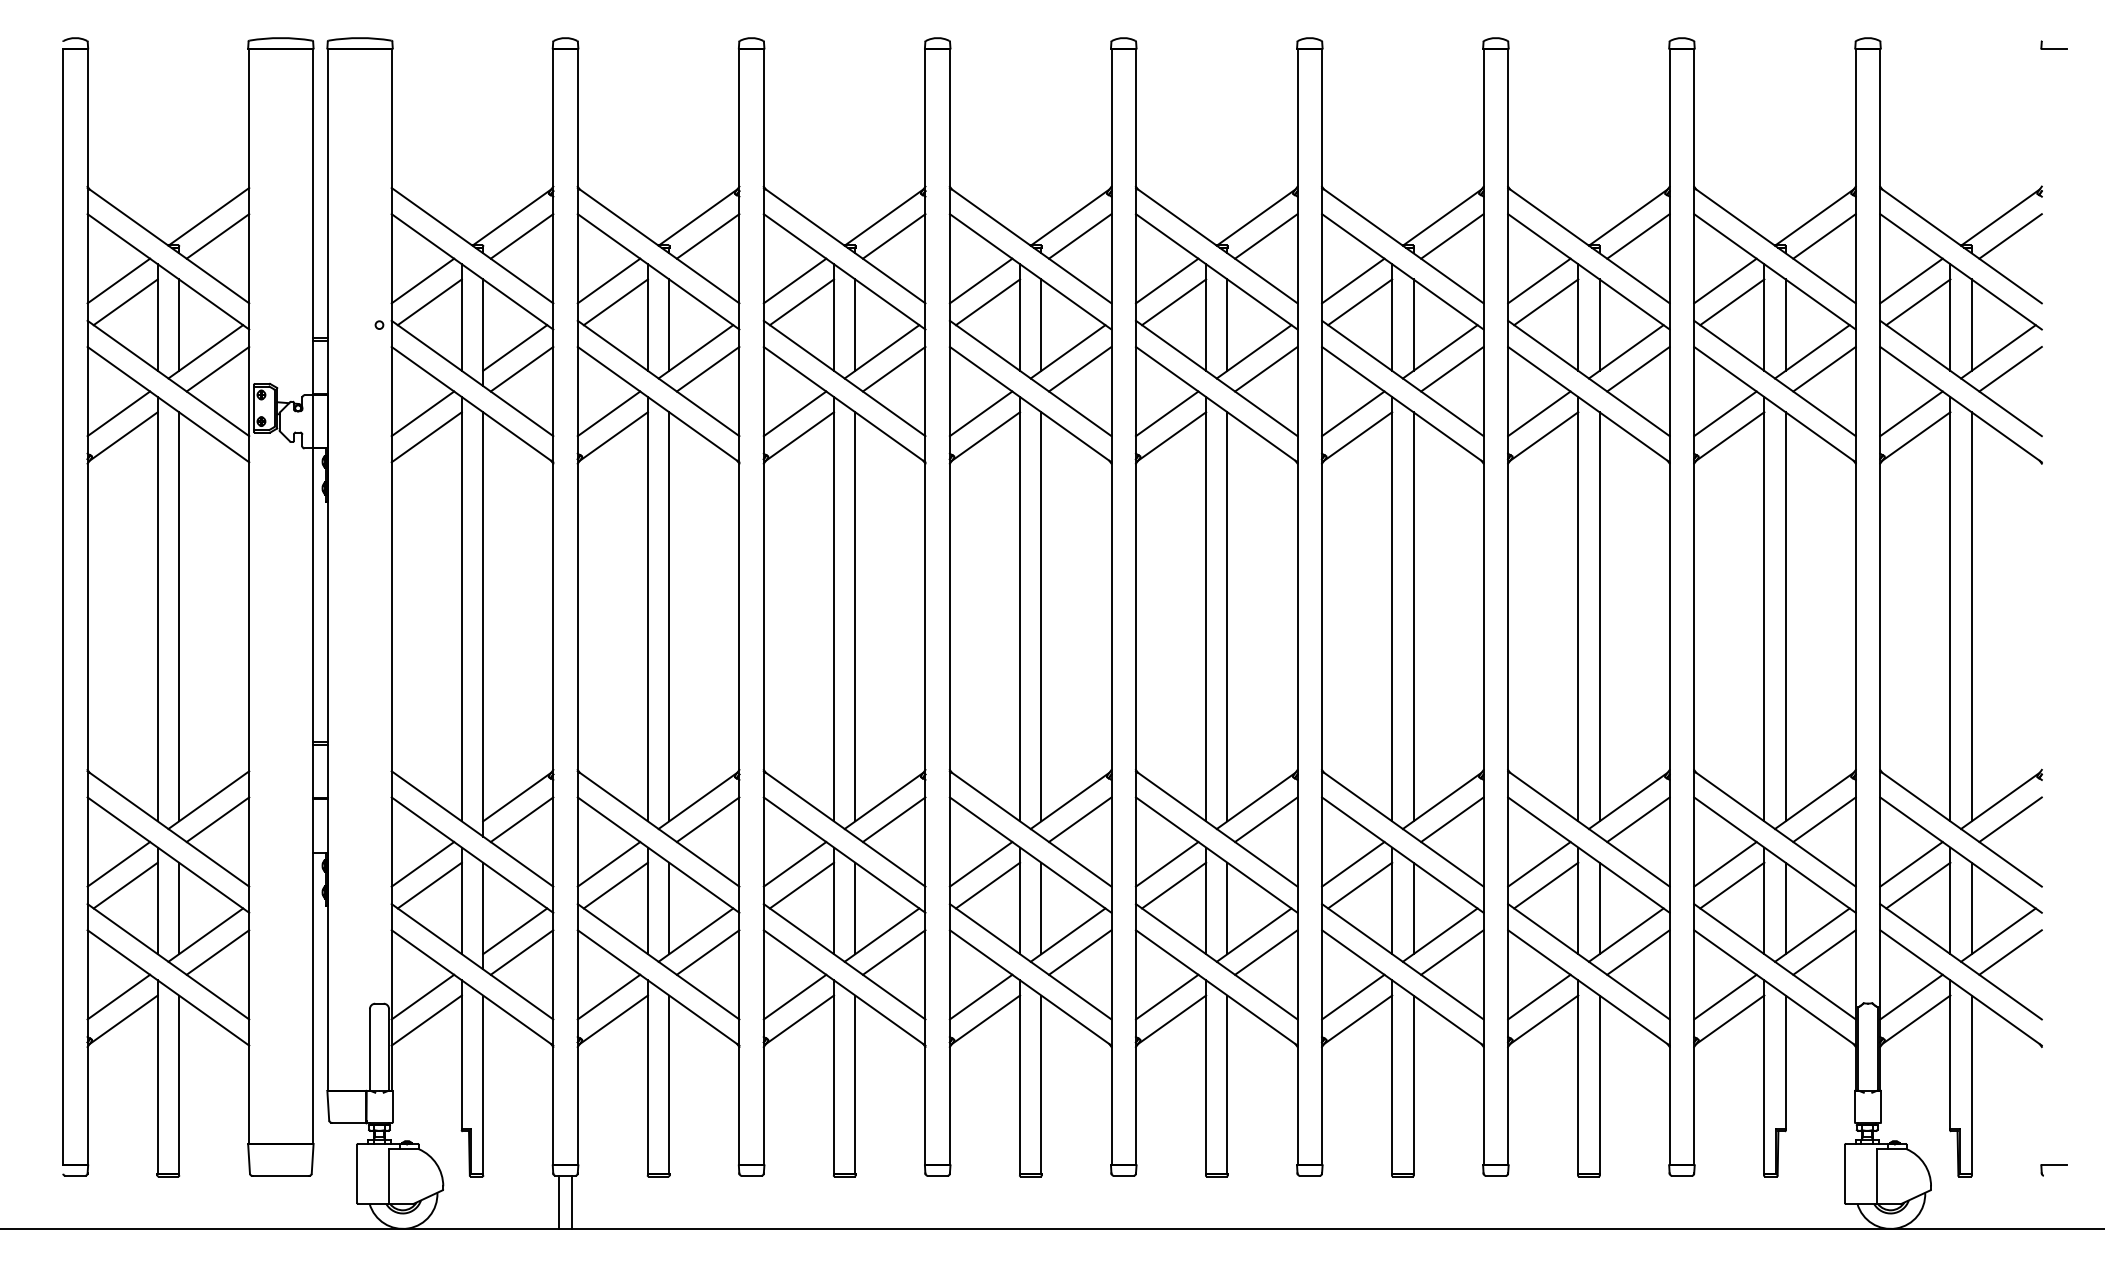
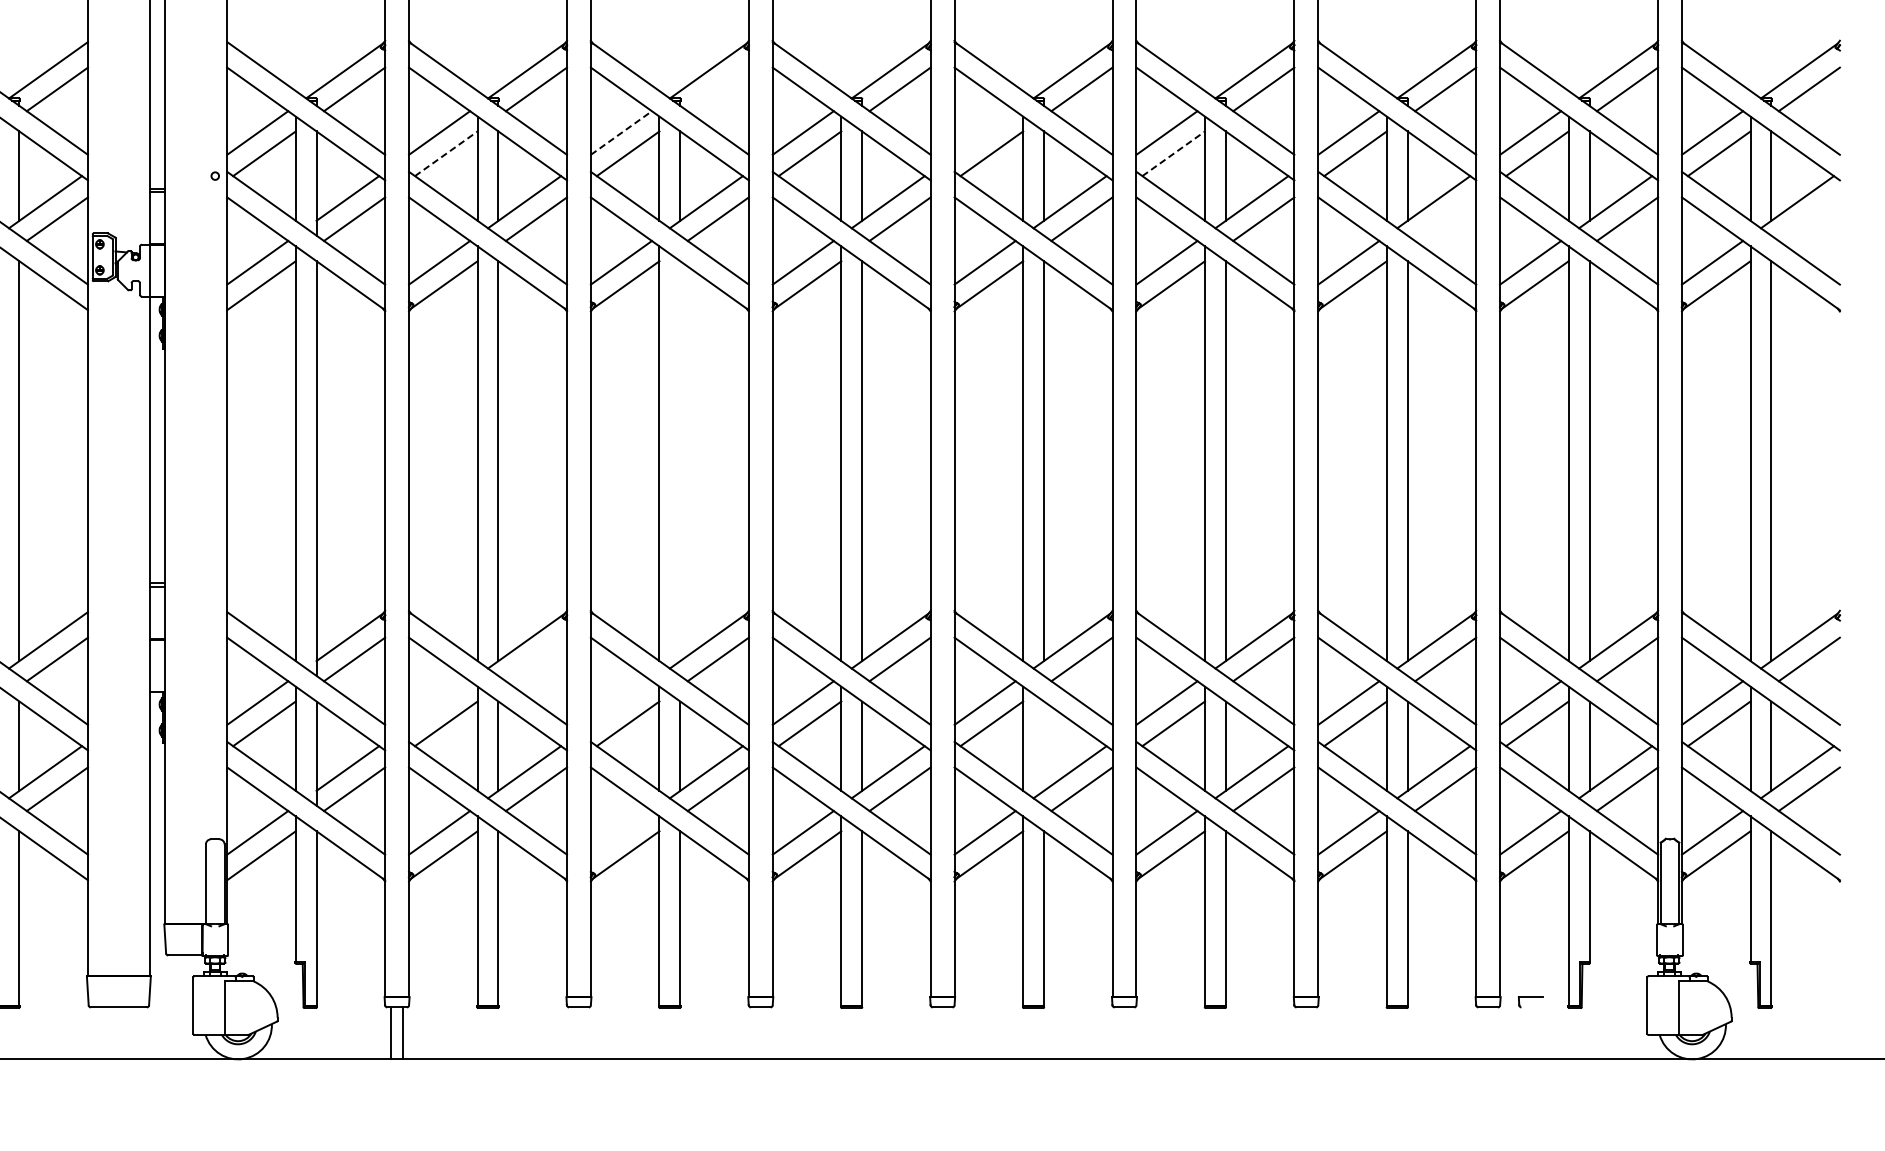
line: (893, 236) -> (717, 89), removed
line: (795, 280) -> (621, 132), solid -> dashed
line: (1166, 280) -> (984, 132), removed
line: (616, 302) -> (446, 153), solid -> dashed
line: (1360, 302) -> (1174, 153), solid -> dashed
line: (1638, 368) -> (1445, 218), removed
line: (2010, 368) -> (1809, 218), removed
line: (855, 616) -> (680, 460), removed
line: (707, 819) -> (535, 659), removed
line: (608, 864) -> (439, 703), removed
line: (794, 864) -> (620, 703), removed
line: (1227, 908) -> (1044, 746), removed
line: (794, 996) -> (620, 832), removed
part: (2053, 1170) -> (1530, 1002), moved

